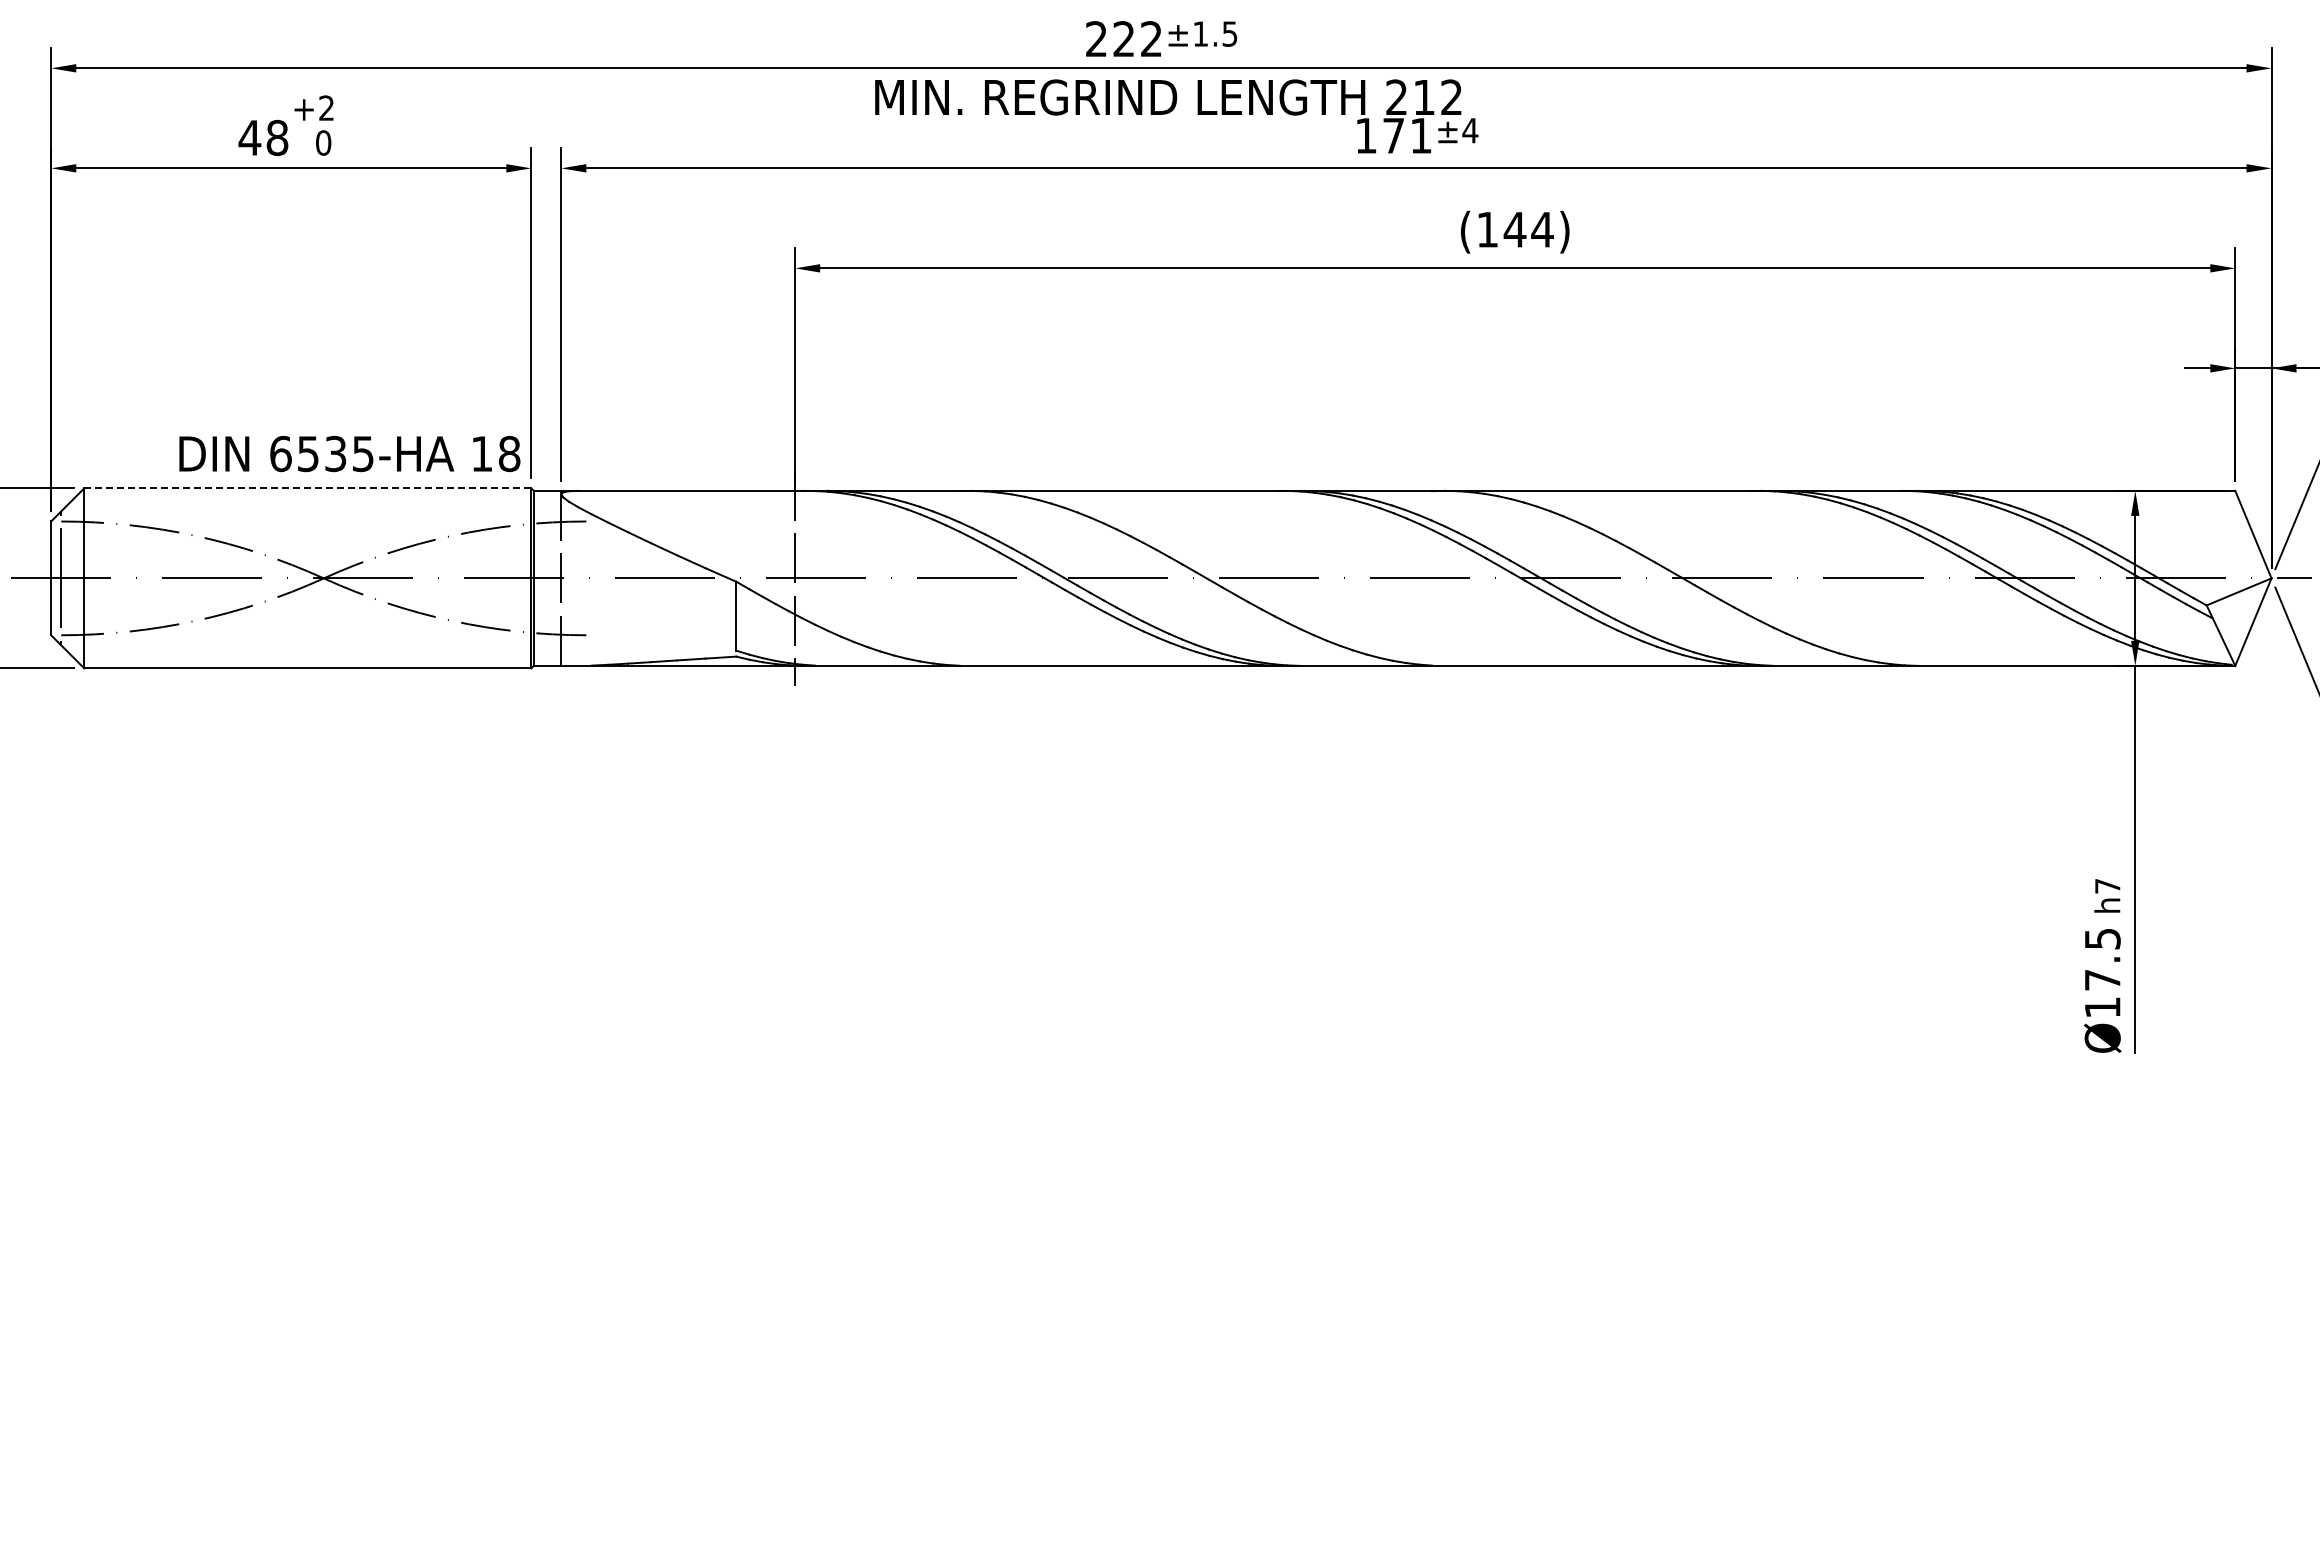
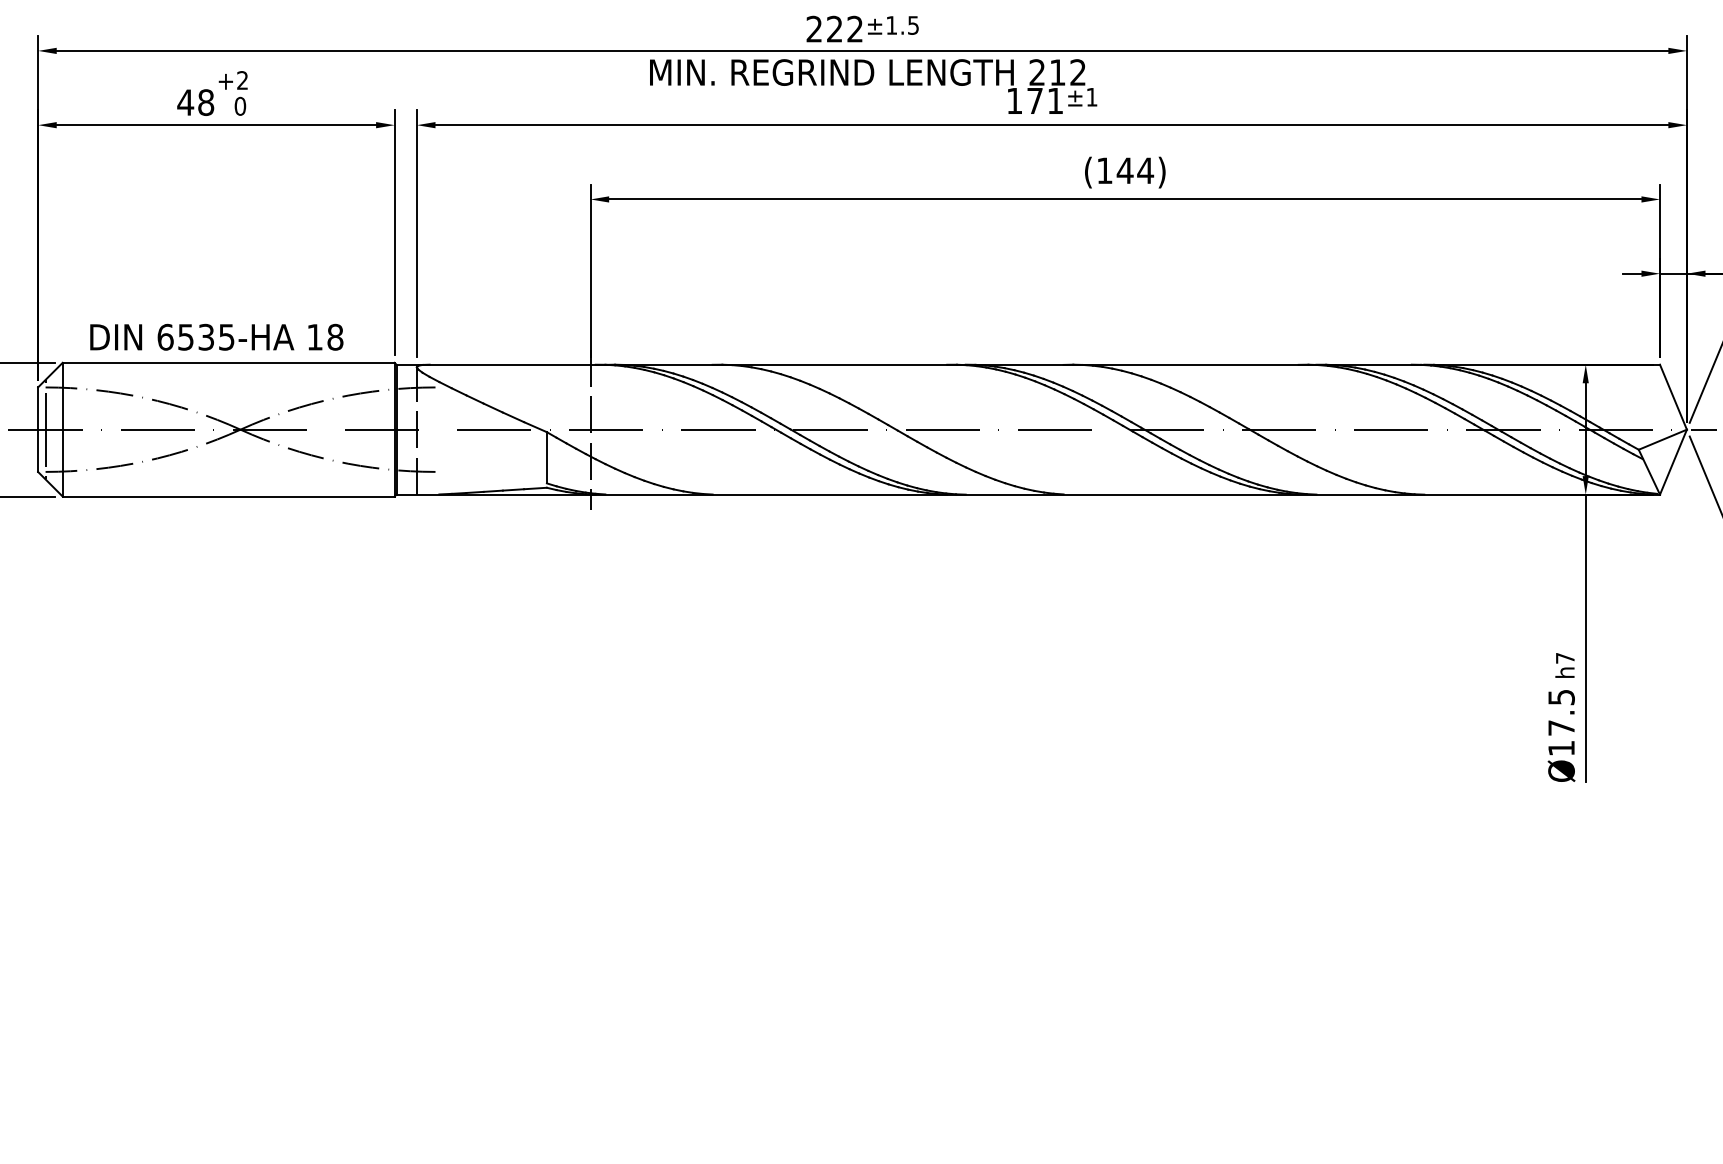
text: (1470, 130) -> (1092, 97), ±4 -> ±1
text: (349, 454) -> (216, 337), moved
line: (307, 488) -> (228, 362), dashed -> solid

